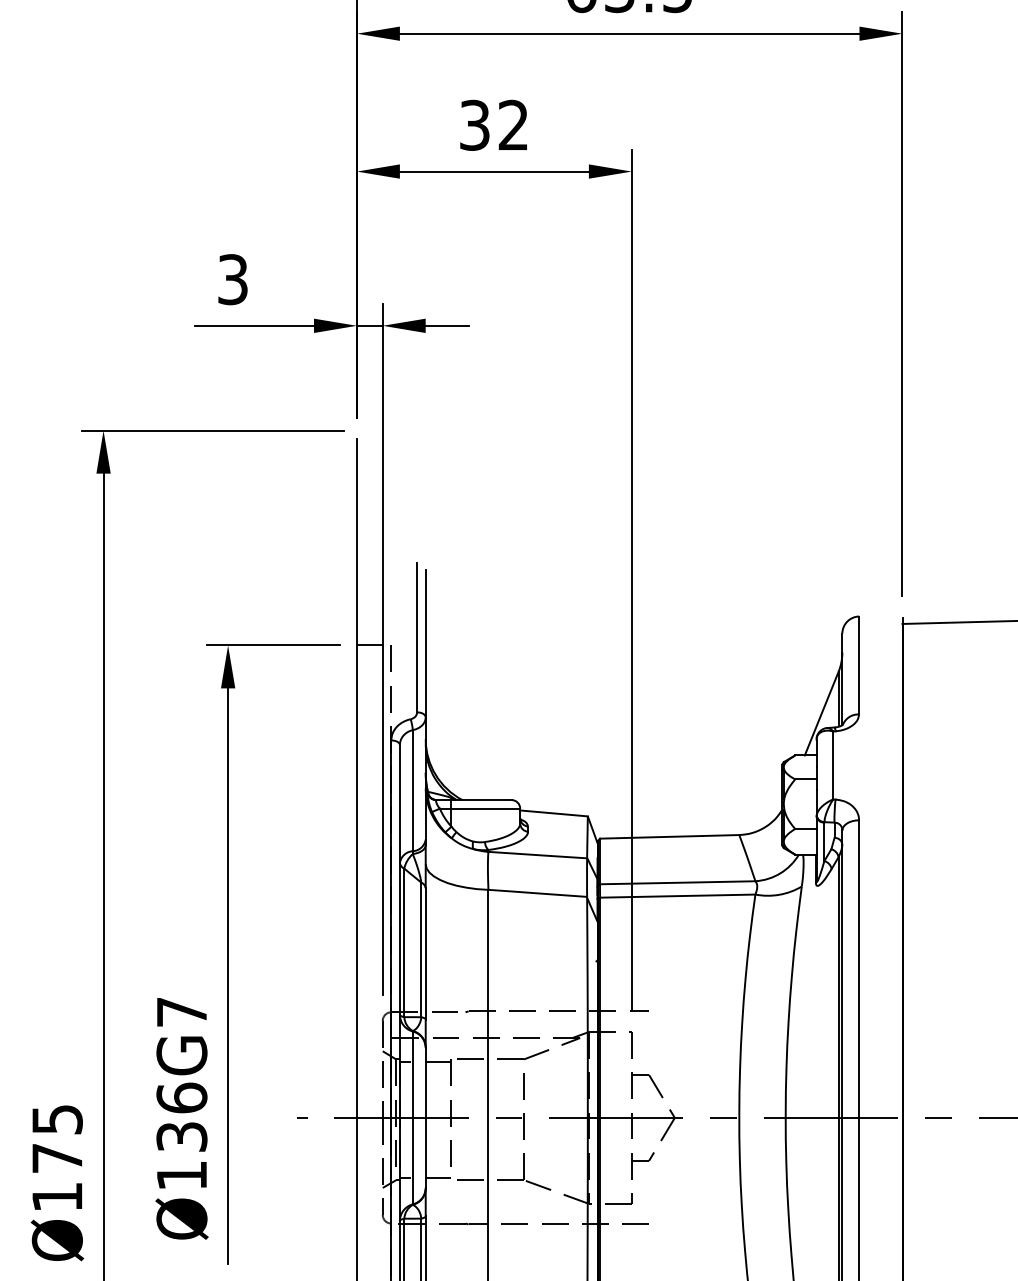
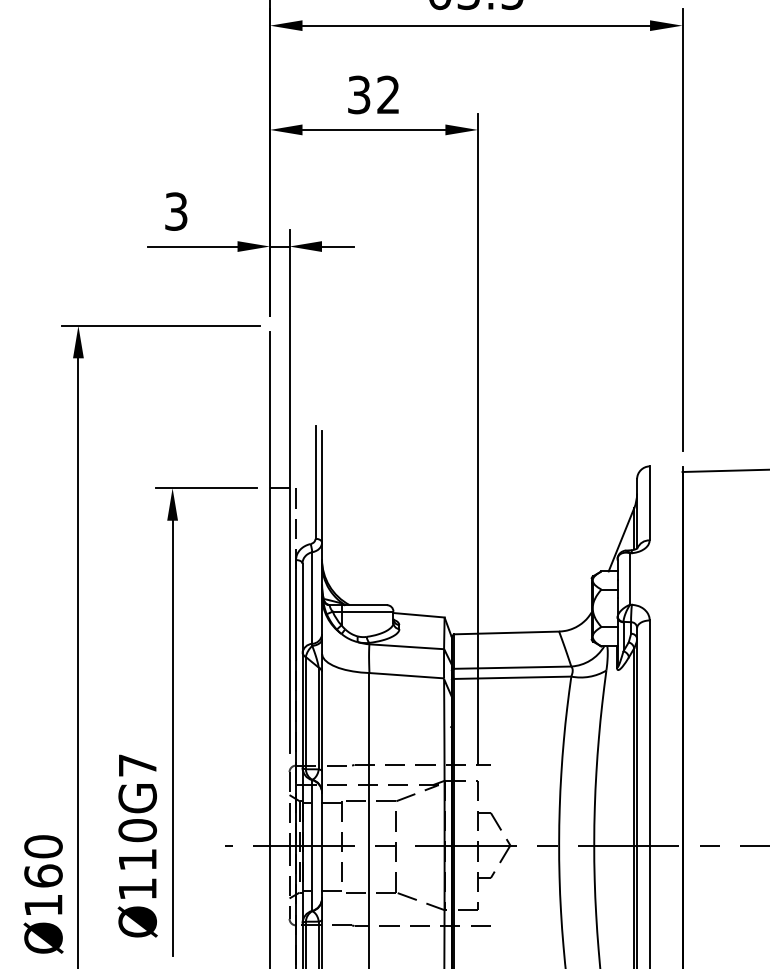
text: (181, 1116) -> (137, 844), Ø136G7 -> Ø110G7
text: (57, 1139) -> (43, 861), Ø175 -> Ø160

